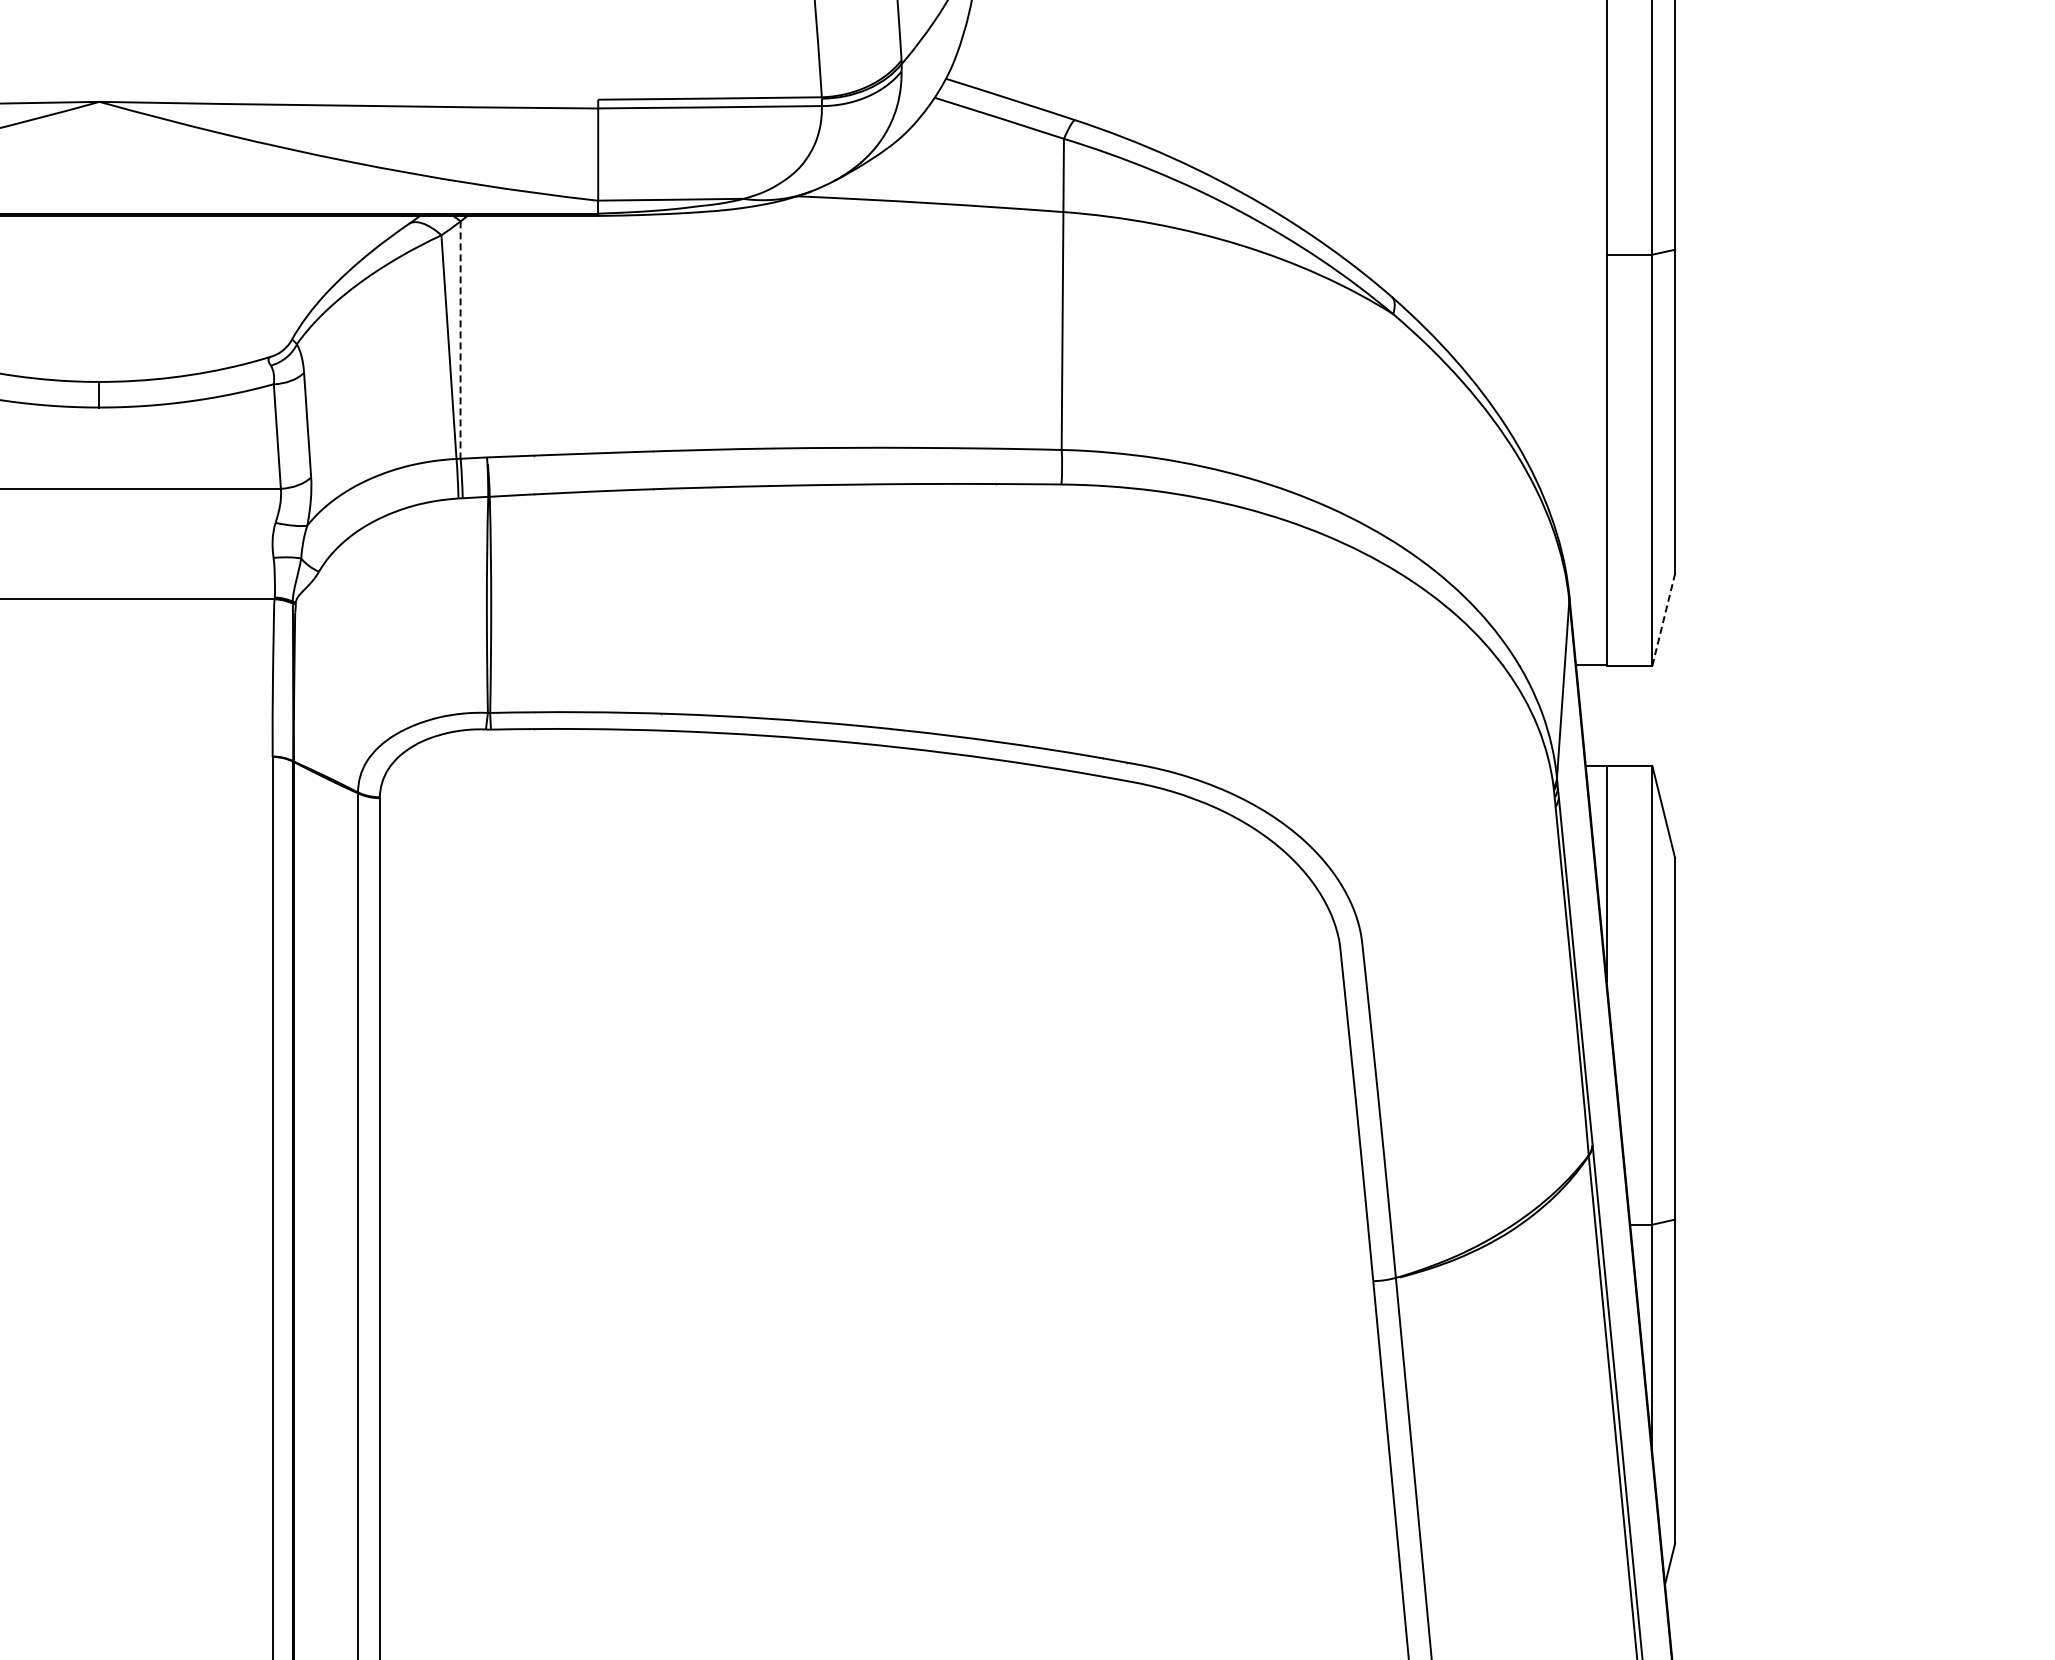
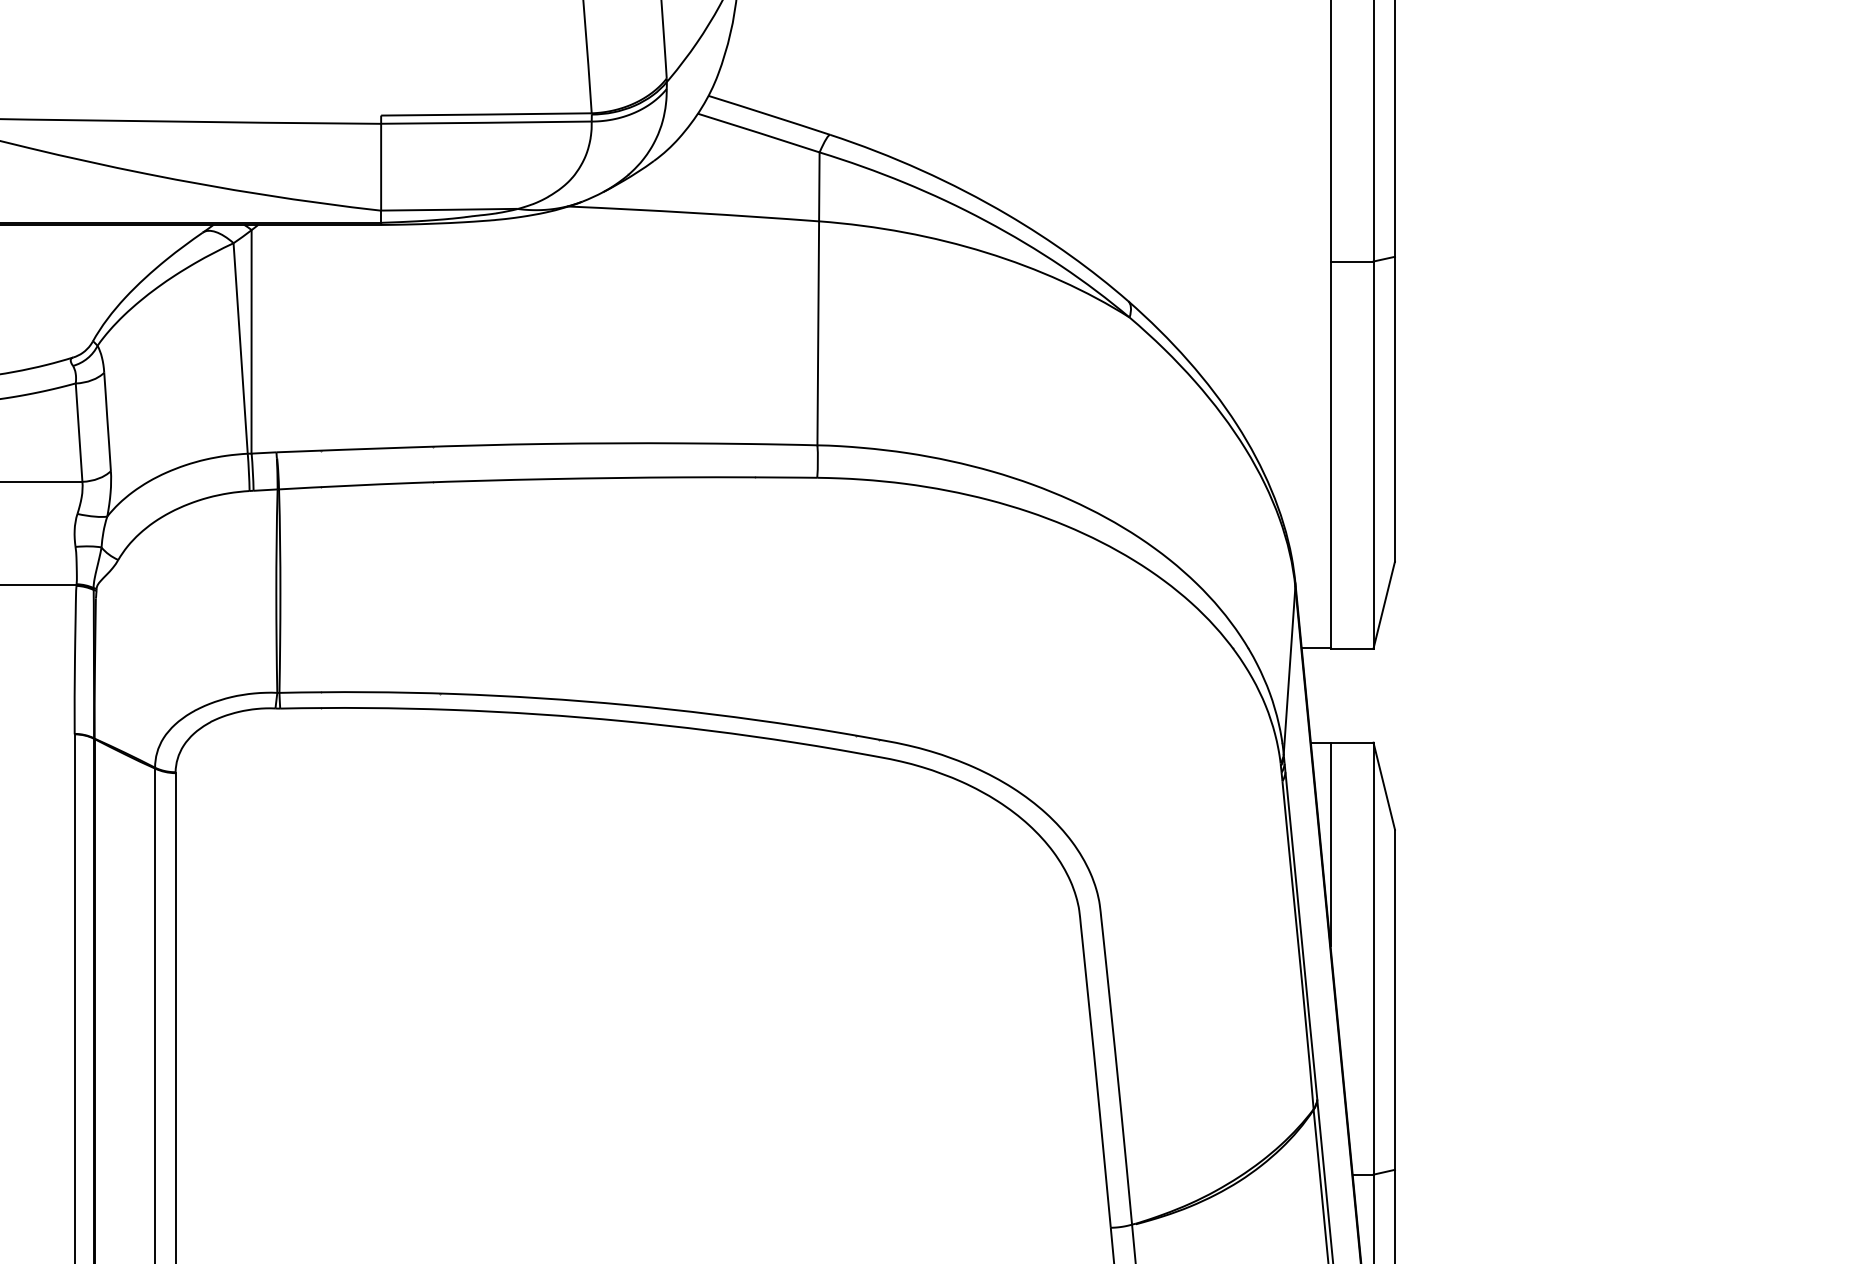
line: (460, 340) -> (251, 342), dashed -> solid
line: (1663, 619) -> (1384, 604), dashed -> solid

